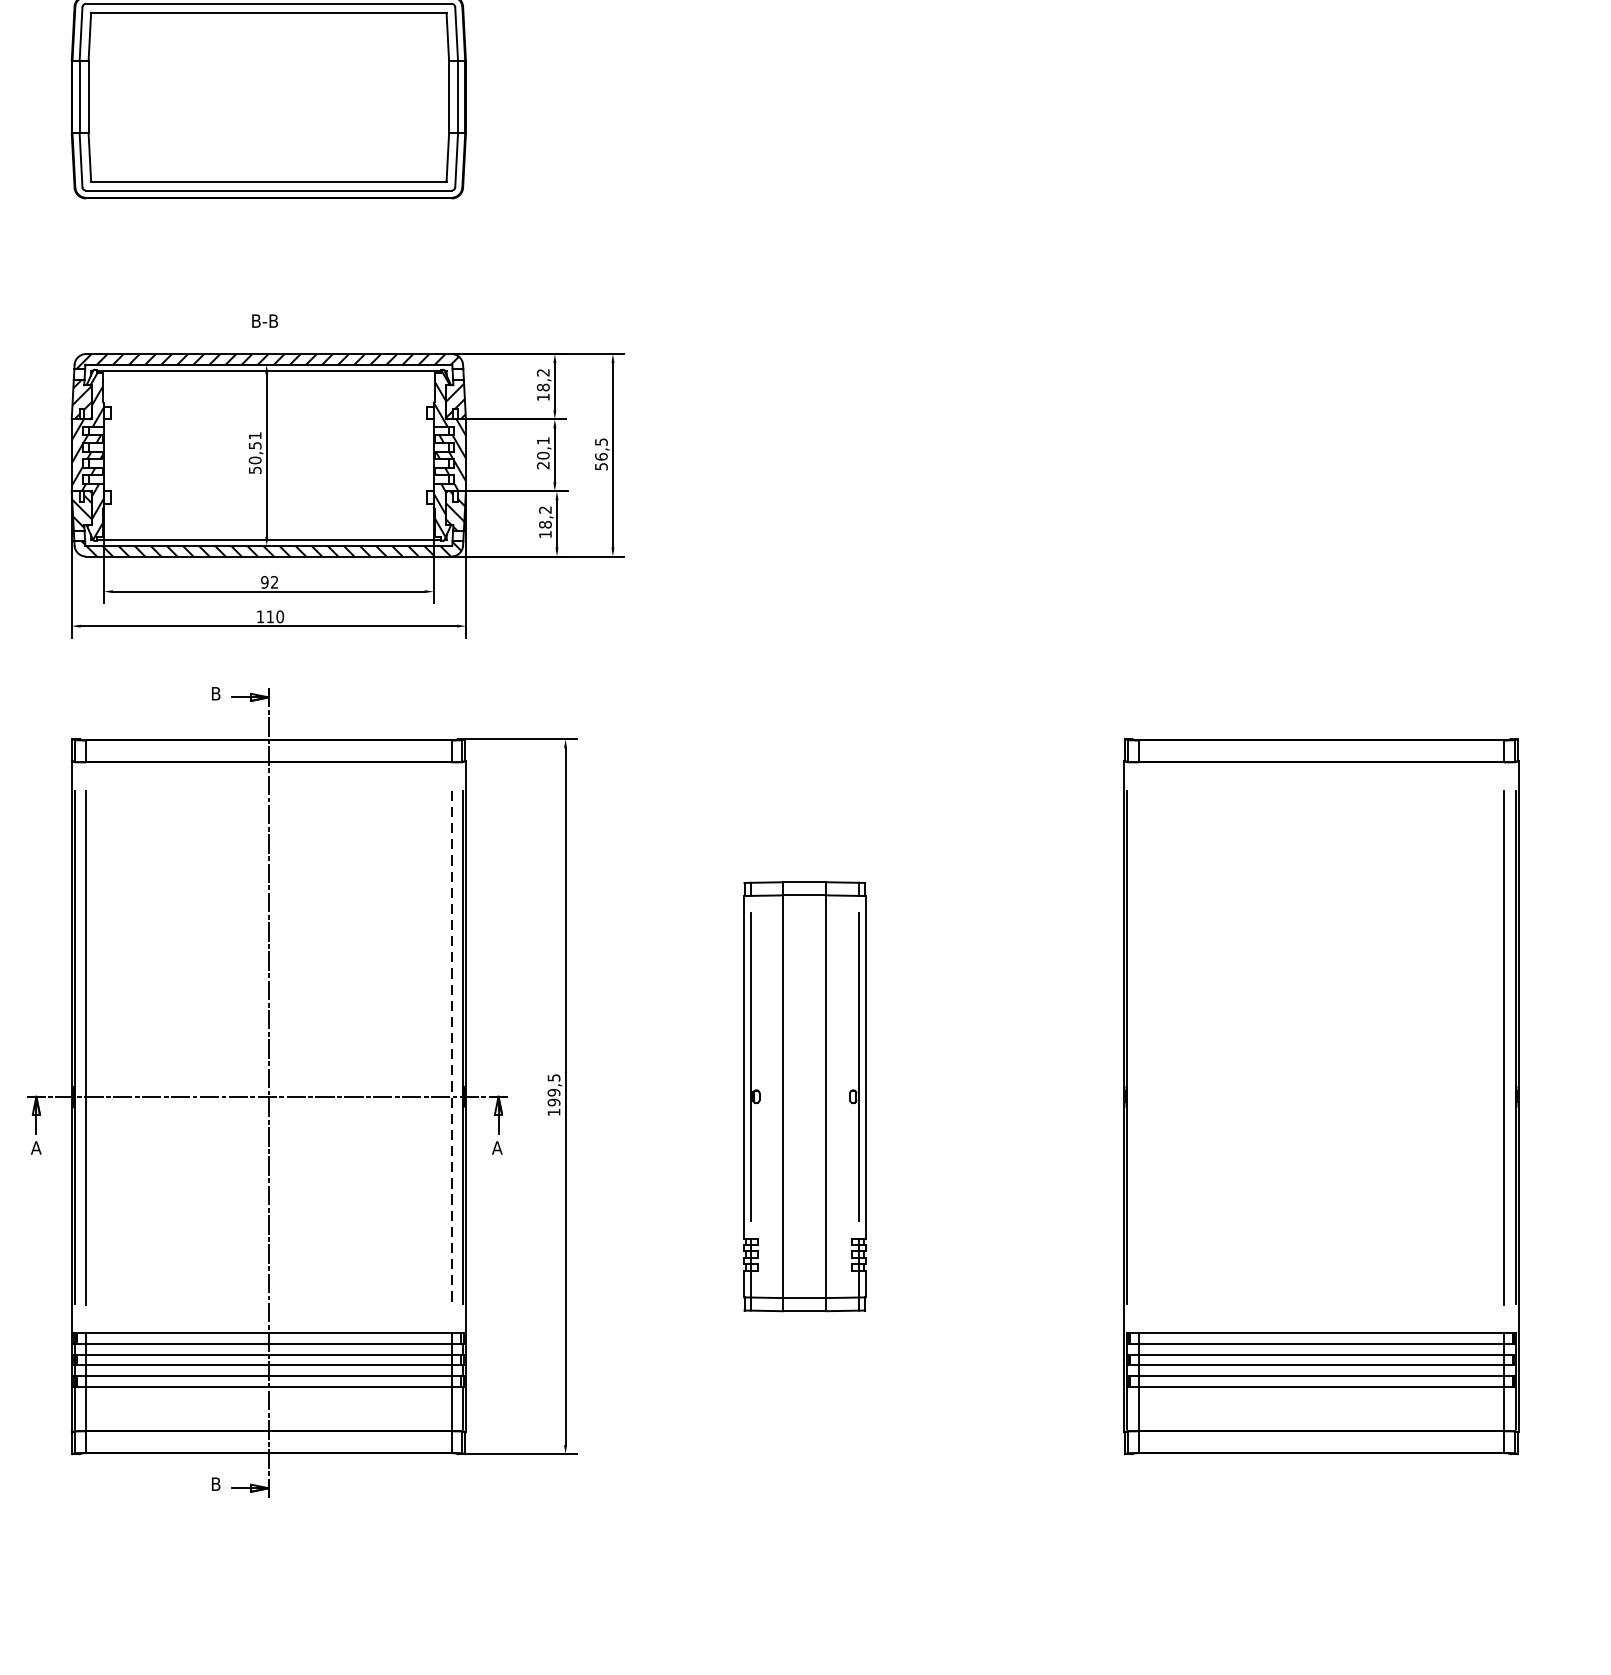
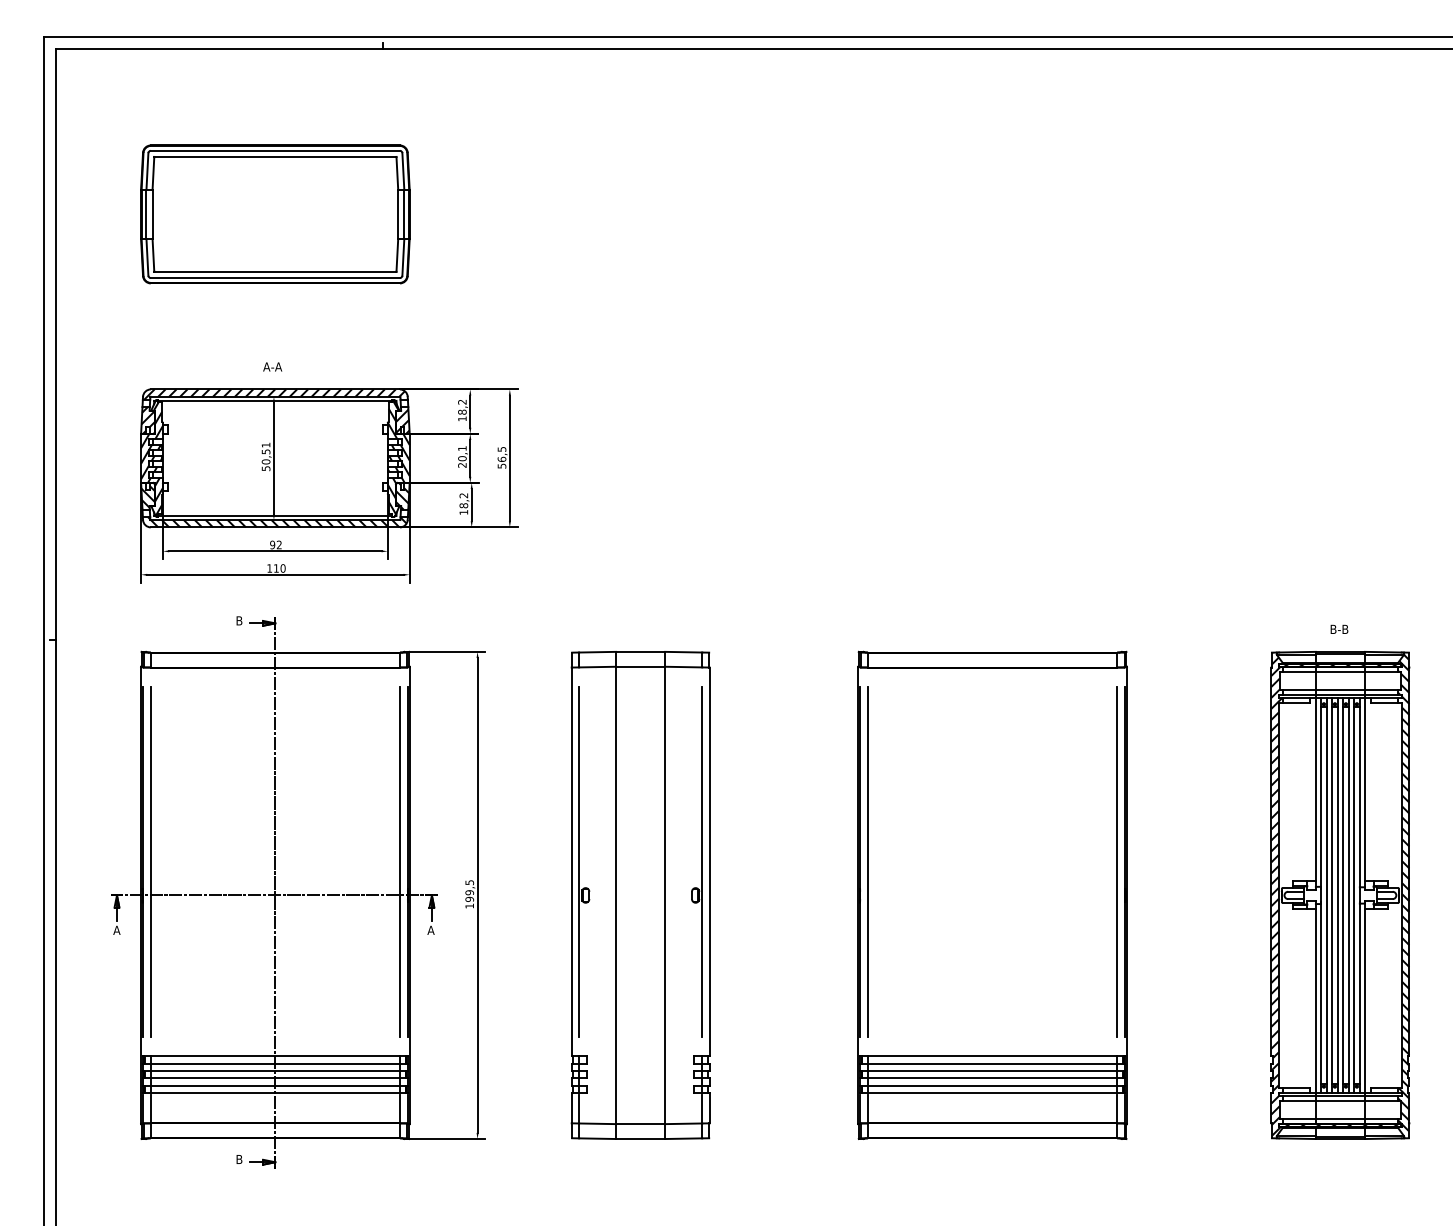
text: (264, 320) -> (272, 366), B-B -> A-A
line: (450, 1048) -> (399, 862), dashed -> solid
line: (1139, 1048) -> (868, 862), added
part: (804, 1096) -> (640, 895), size x1.67

